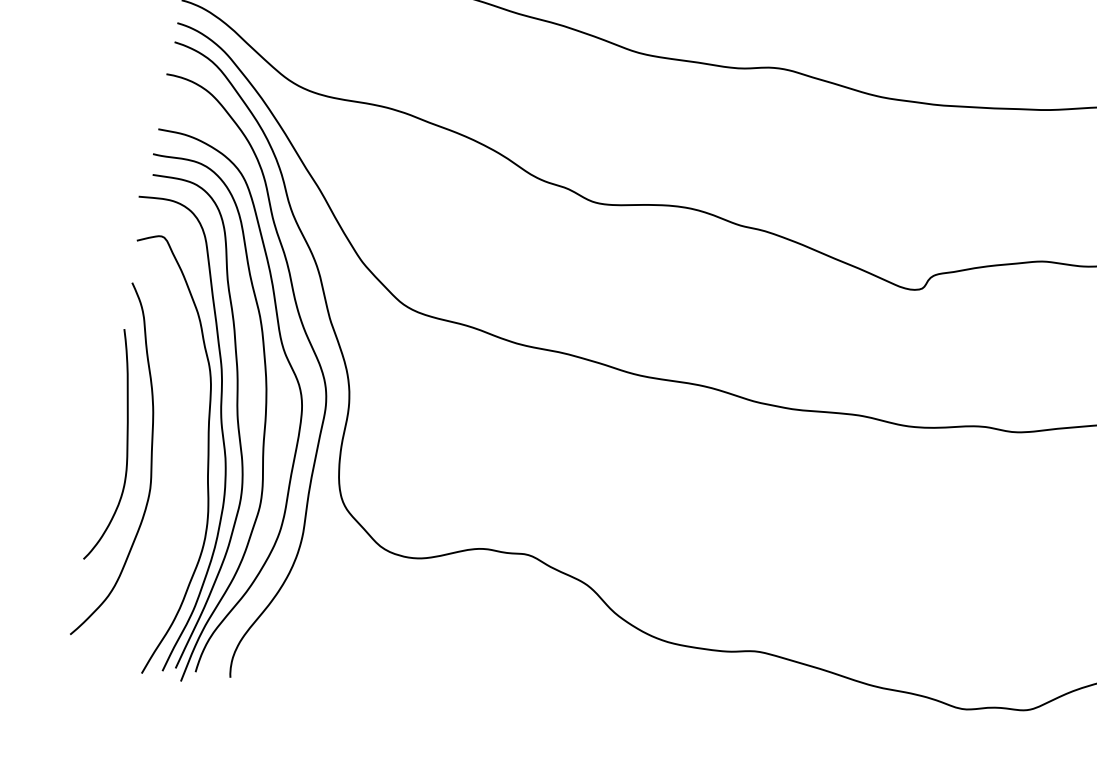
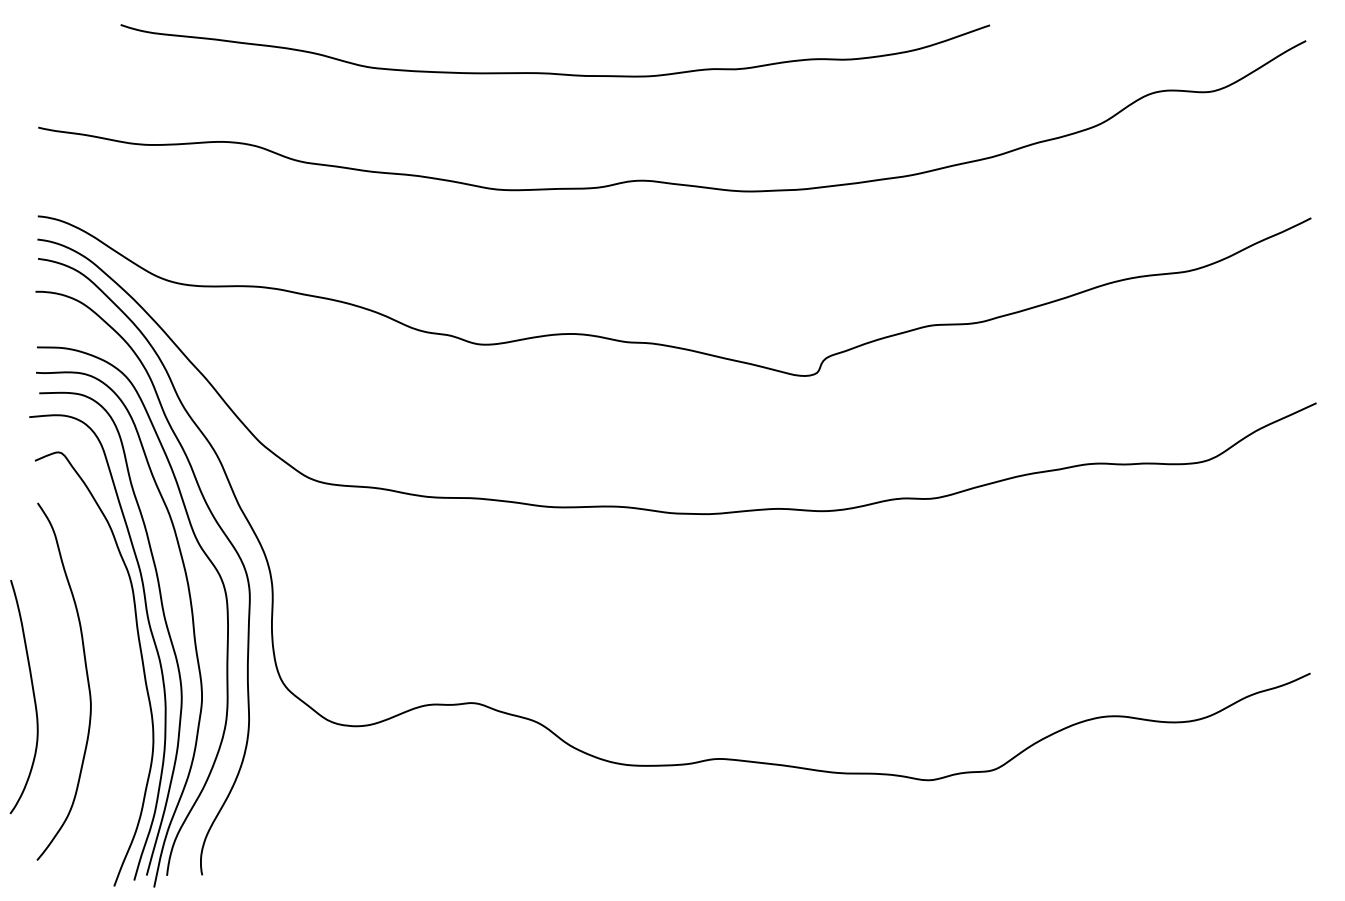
curve: (126, 444) -> (32, 693), moved

